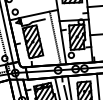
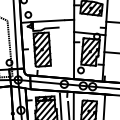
line: (55, 38) -> (66, 49), removed

